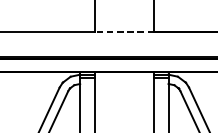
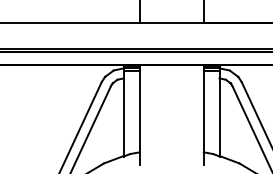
line: (124, 32) -> (171, 22), dashed -> solid

